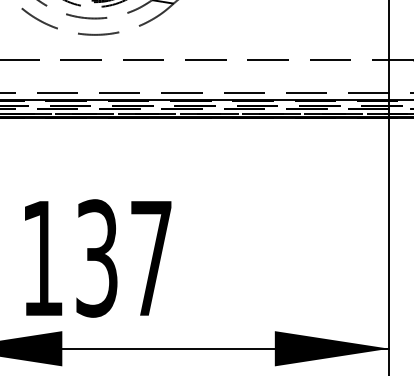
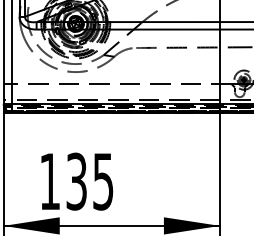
text: (151, 258) -> (103, 181), 137 -> 135

